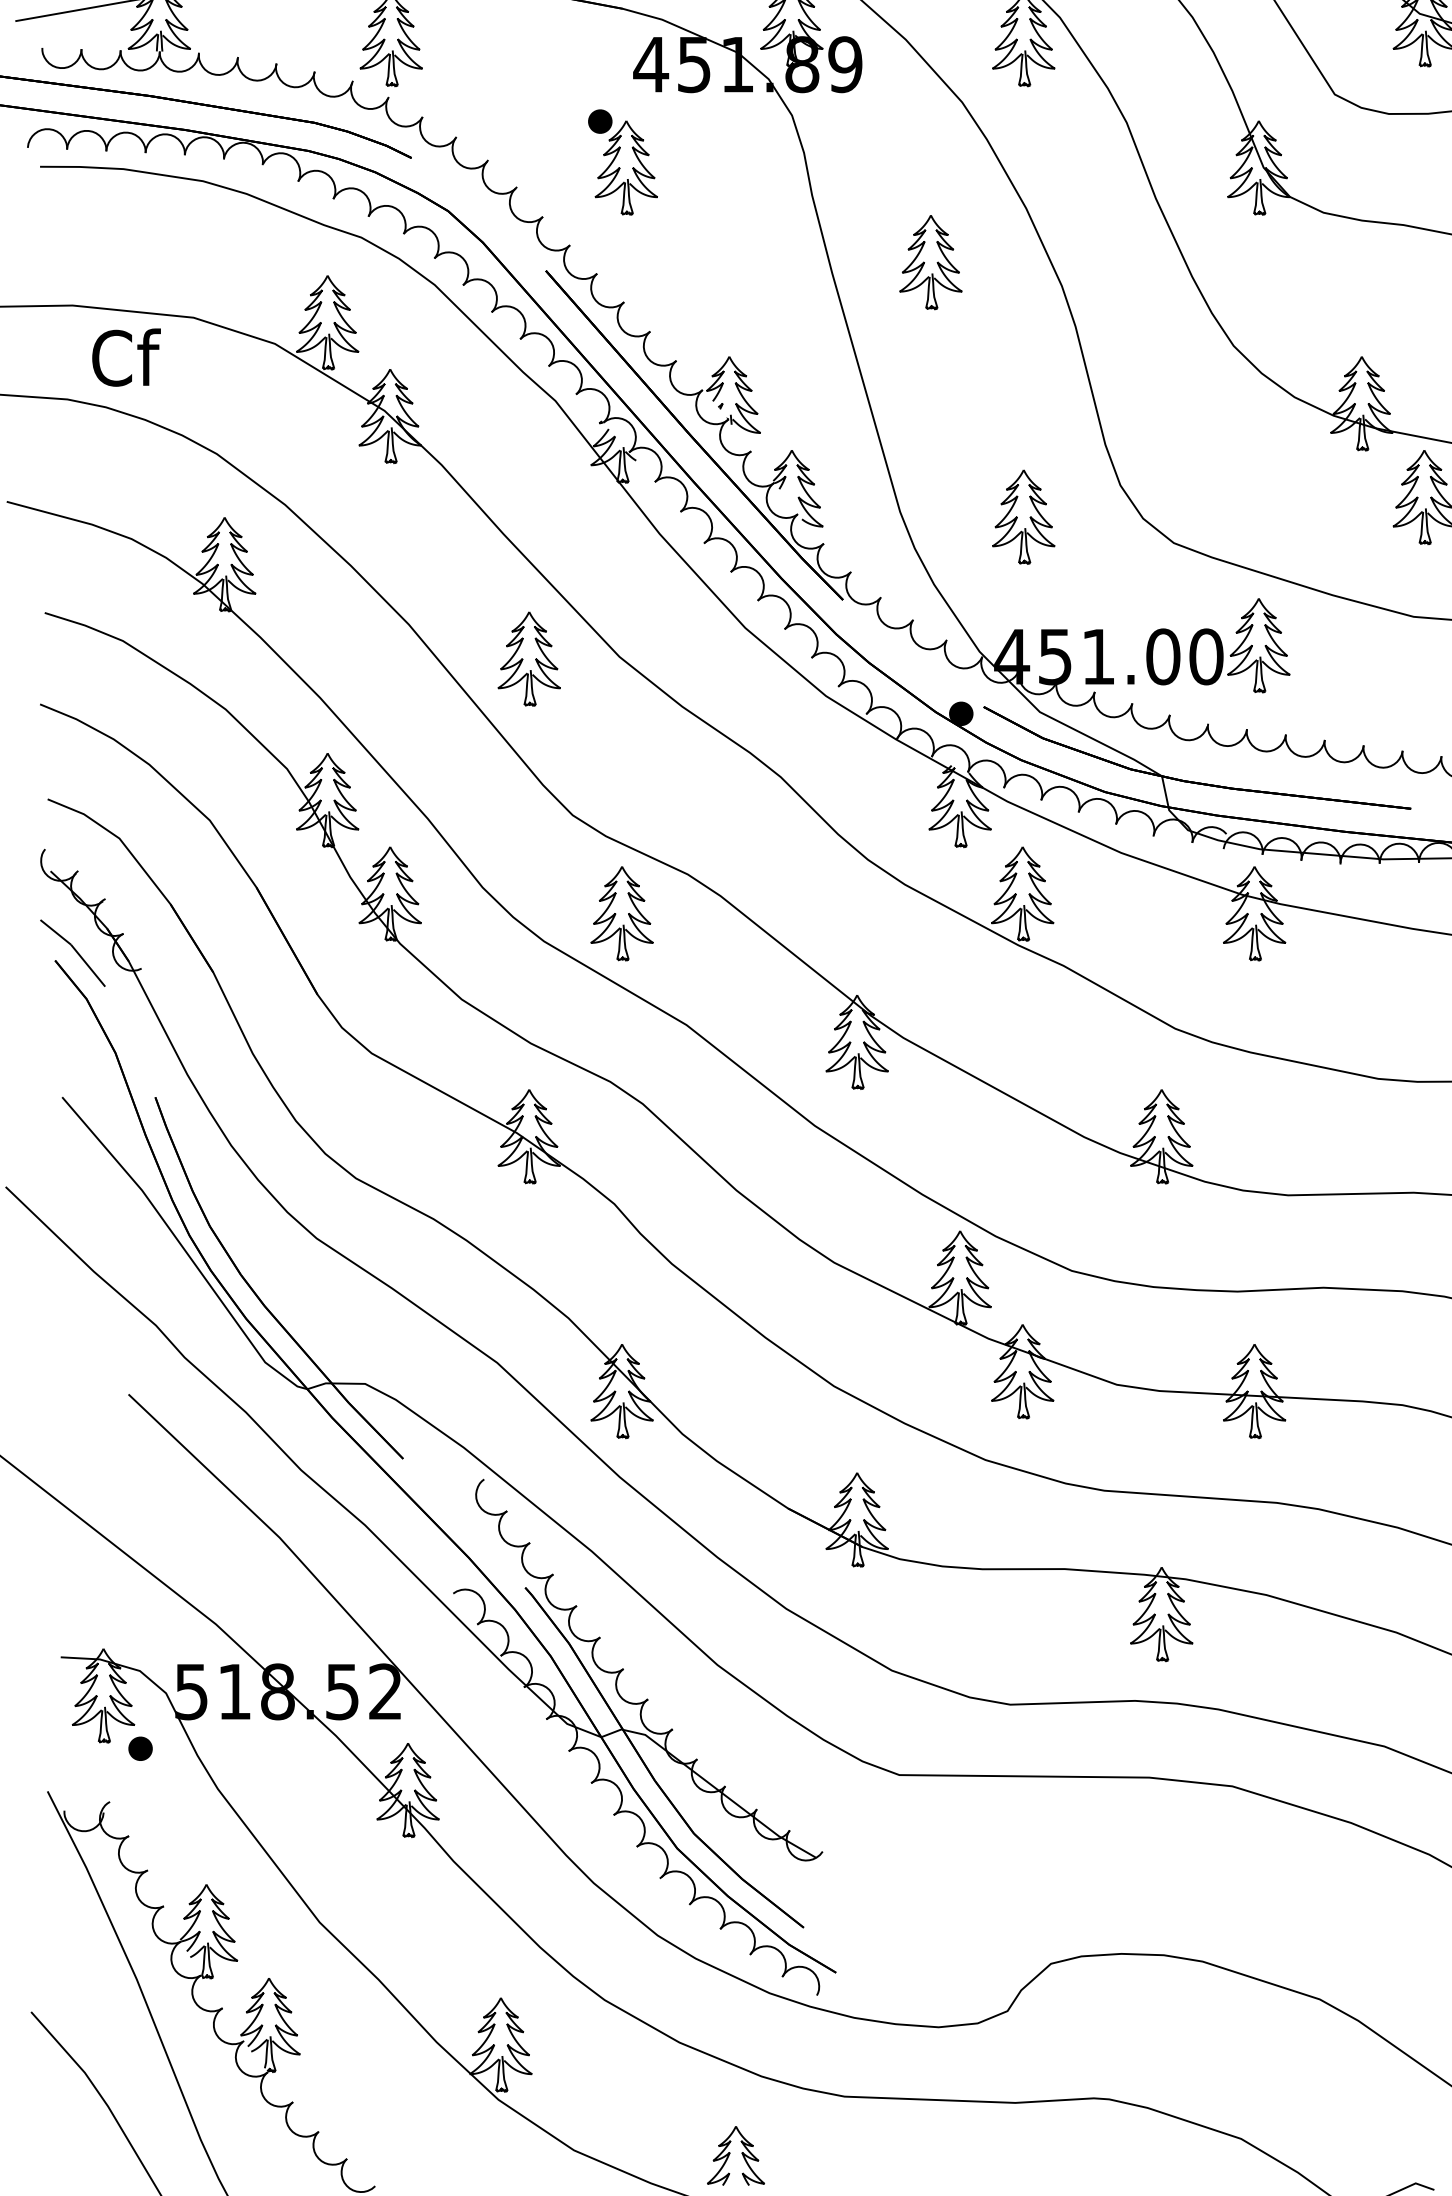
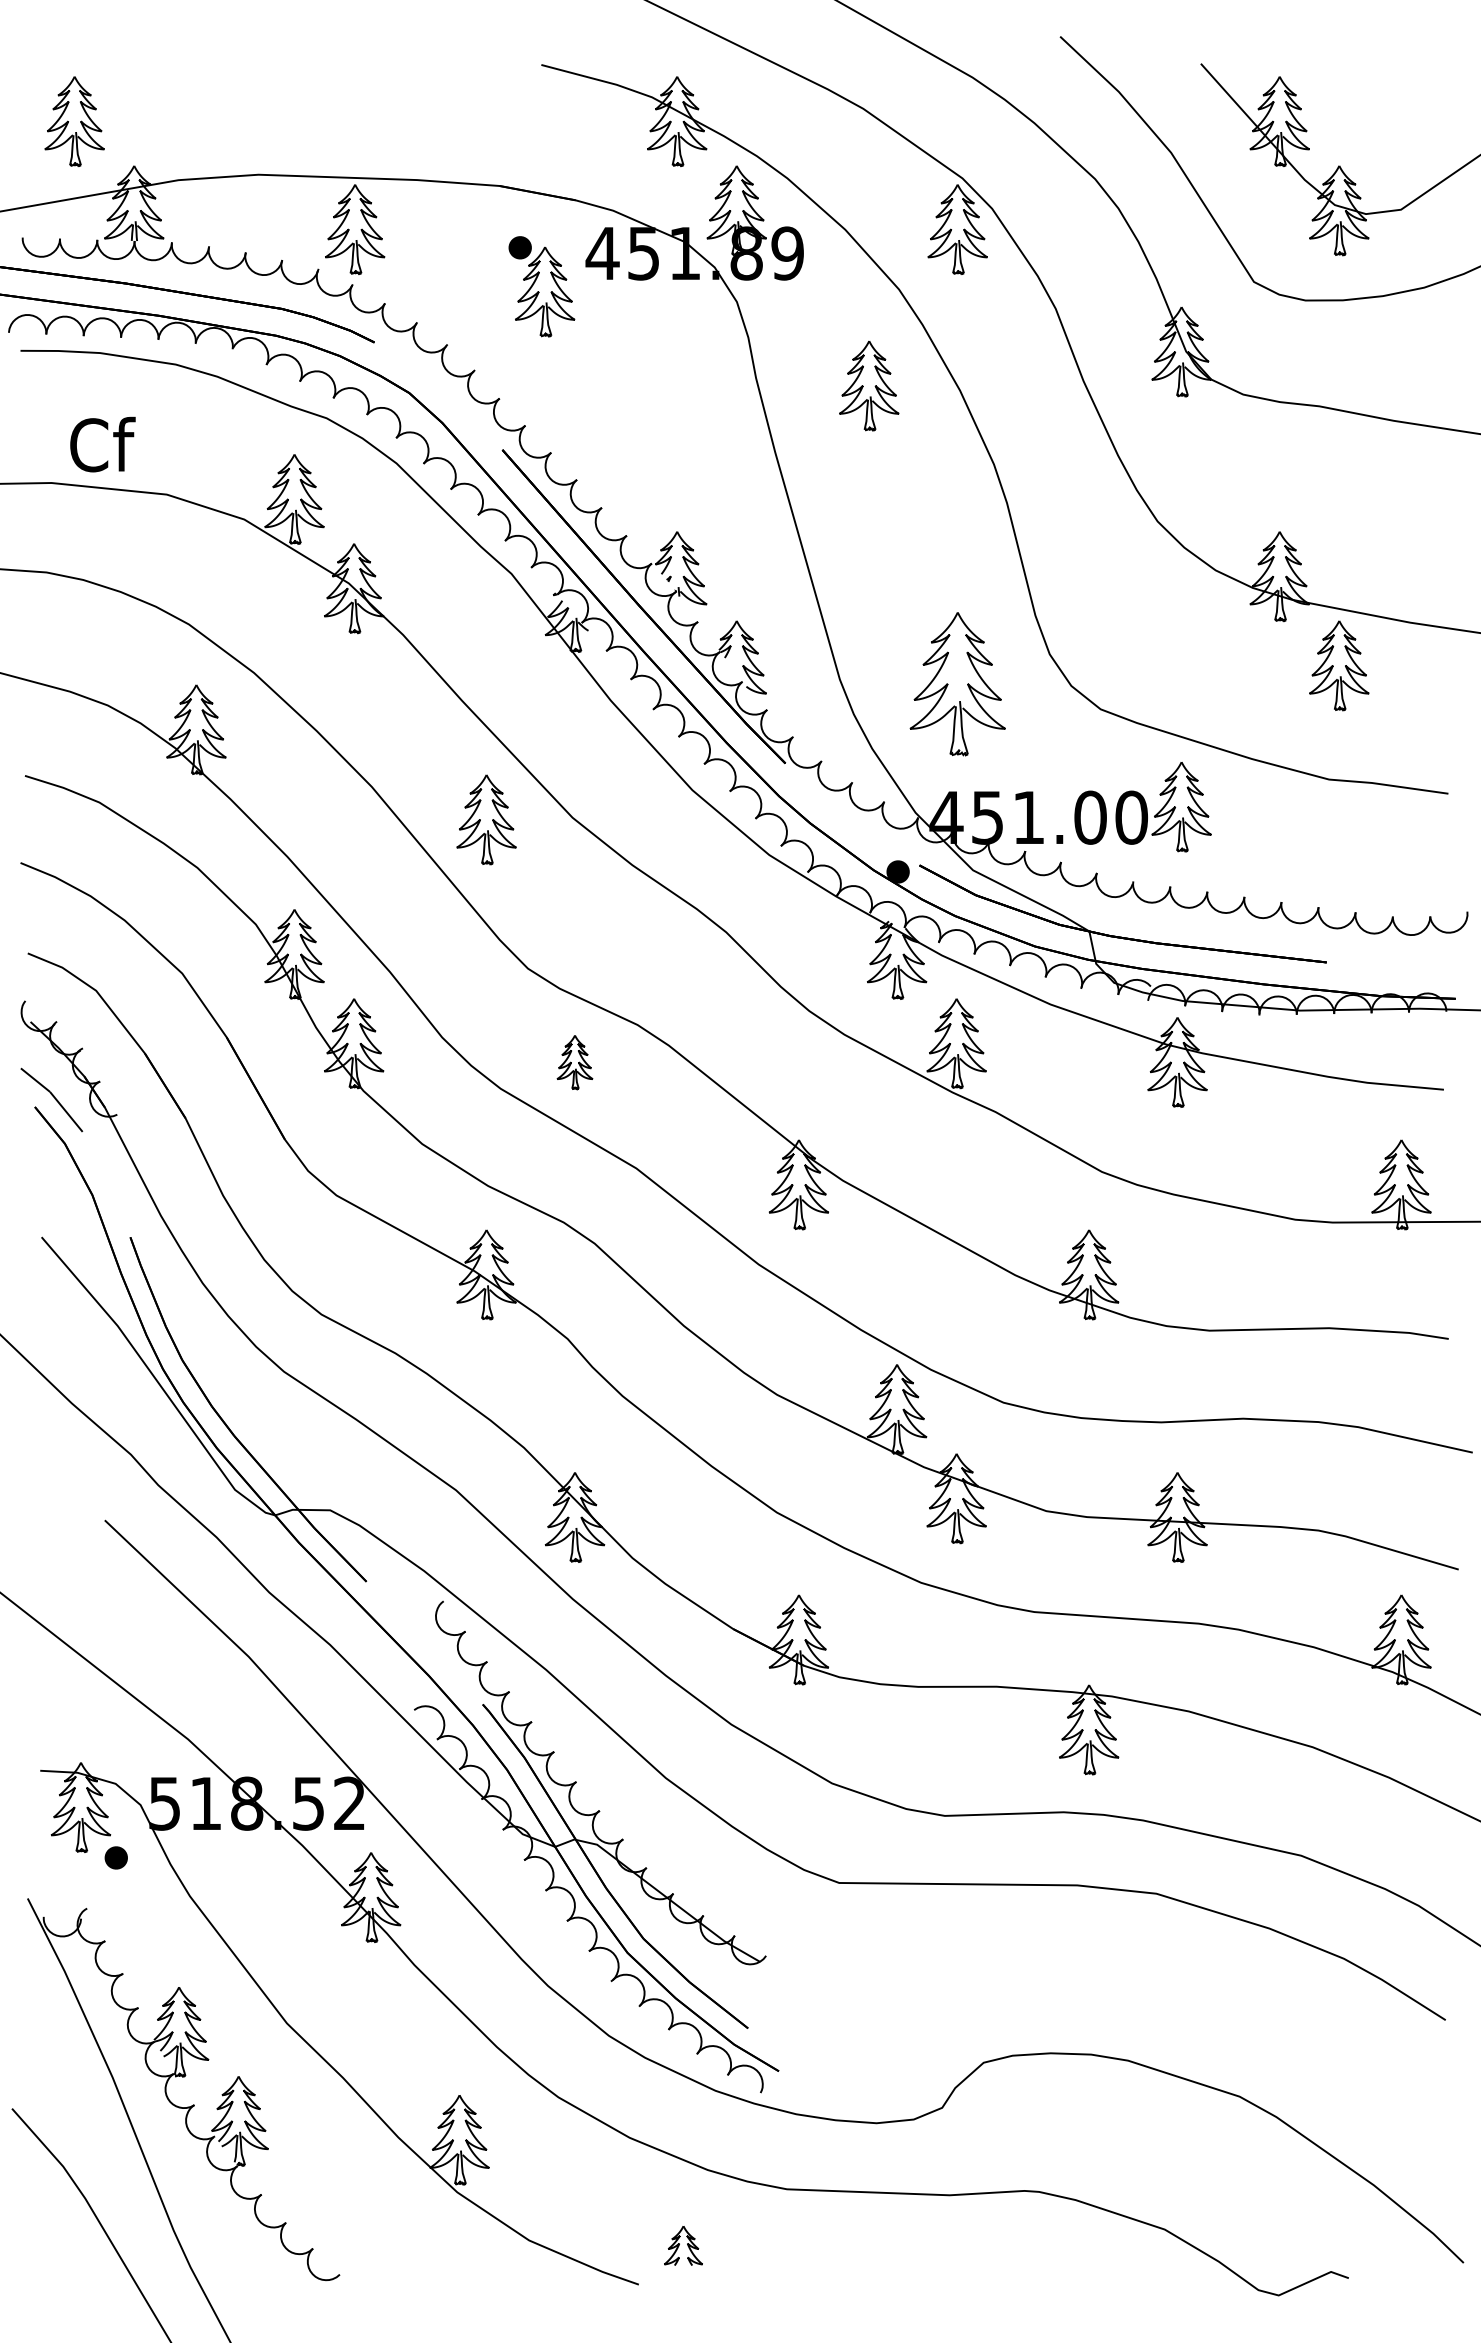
part: (622, 162) -> (541, 286), moved
part: (931, 261) -> (869, 385), moved
text: (126, 357) -> (102, 444), moved
part: (1023, 517) -> (957, 684), size x1.6
part: (621, 913) -> (574, 1062), size x0.6
part: (735, 2155) -> (683, 2245), size x0.7

